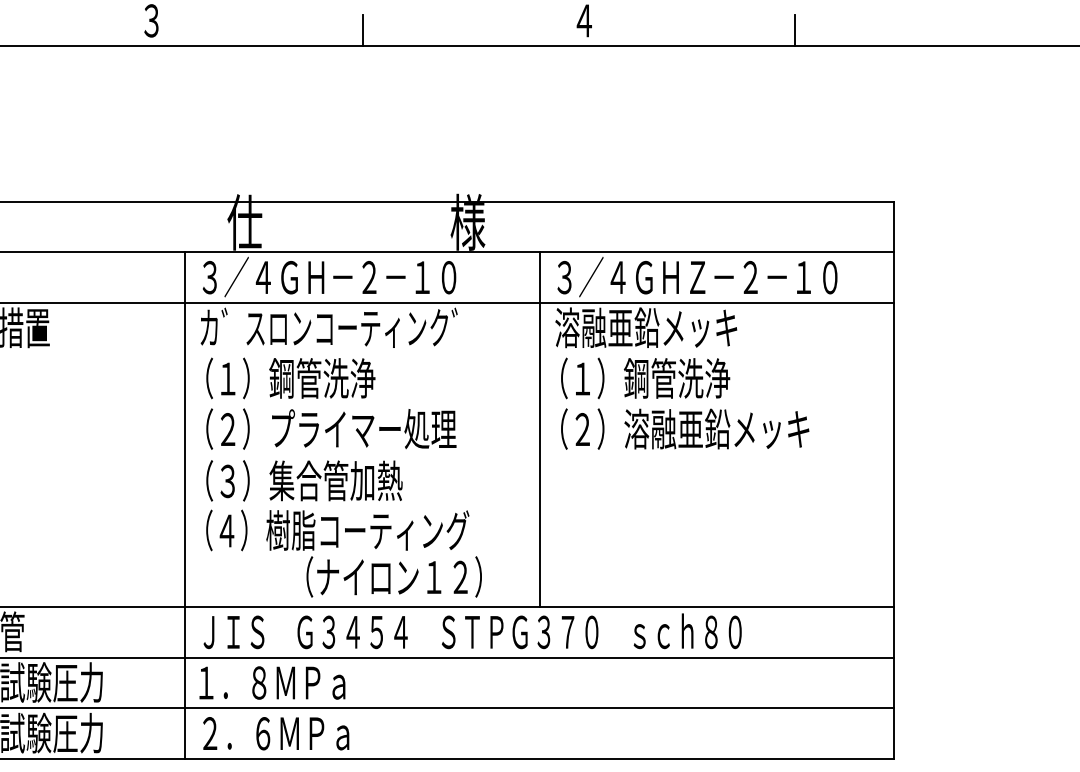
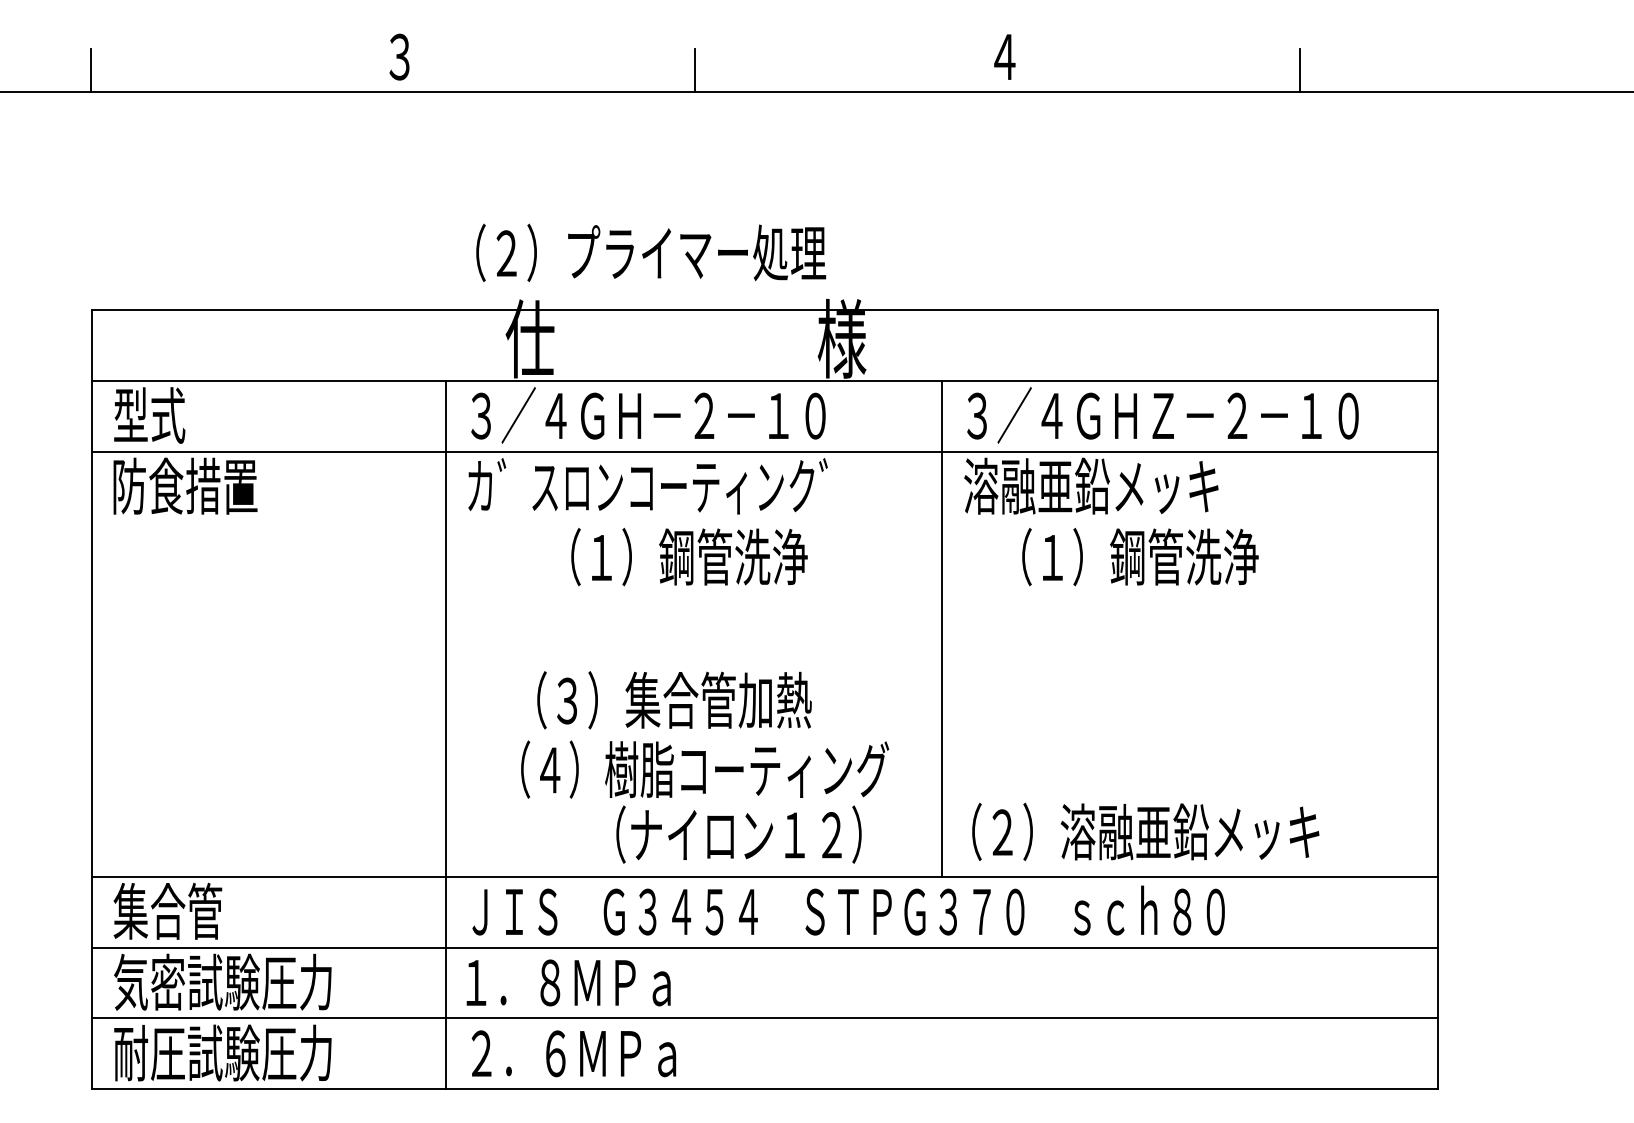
text: (290, 378) -> (689, 557), moved
text: (645, 378) -> (1140, 557), moved
text: (331, 428) -> (651, 252), moved
text: (684, 428) -> (1145, 831), moved
text: (304, 481) -> (674, 700), moved
text: (338, 530) -> (705, 769), moved

